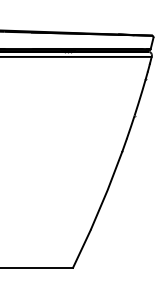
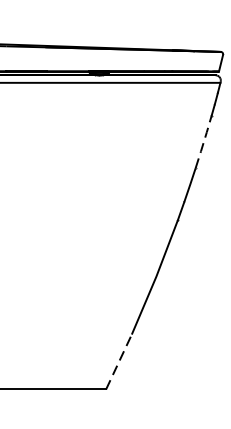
line: (140, 97) -> (204, 141), solid -> dashed
line: (81, 248) -> (118, 361), solid -> dashed

